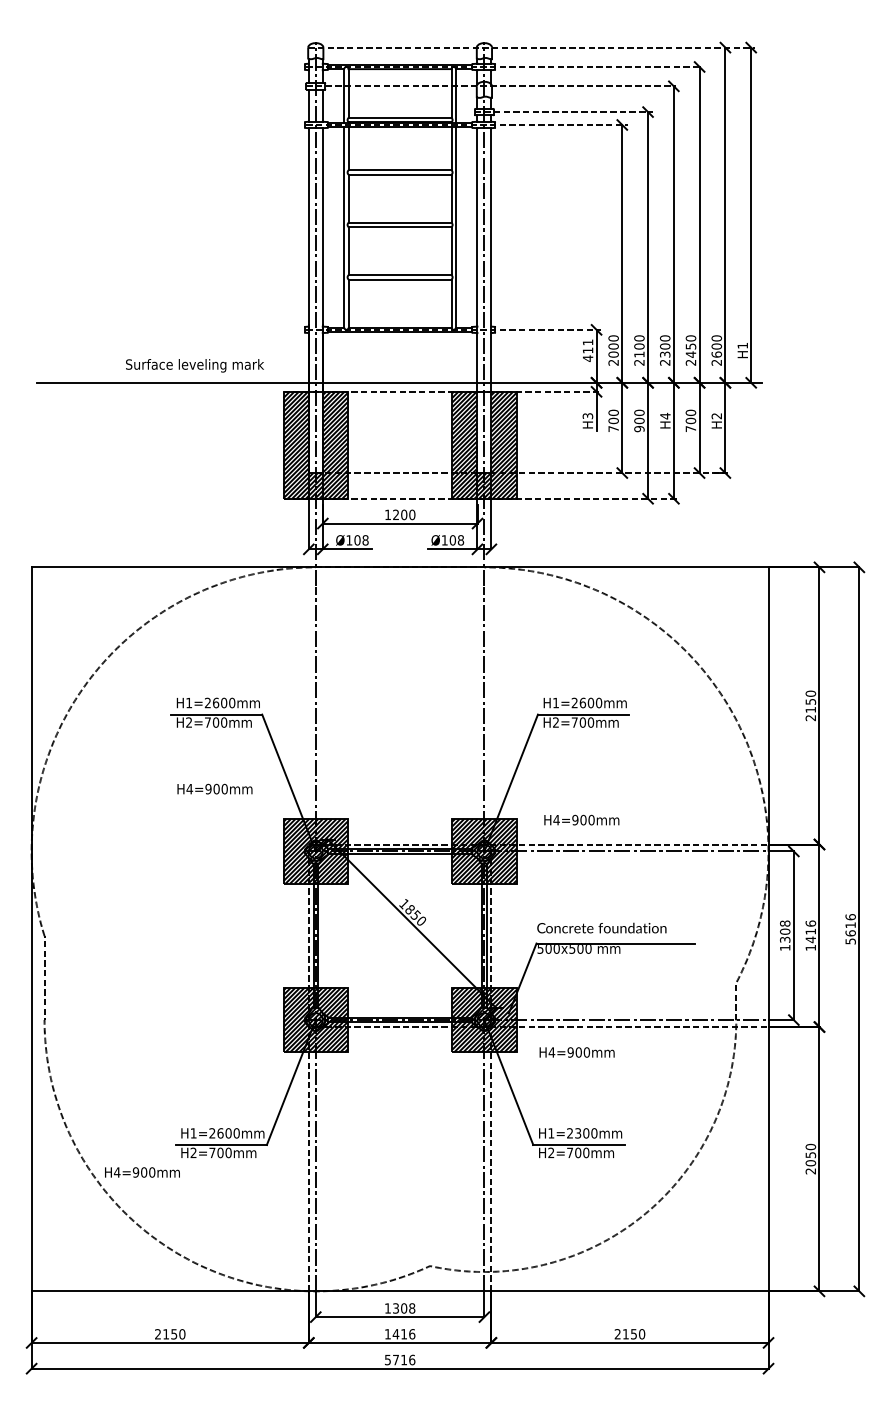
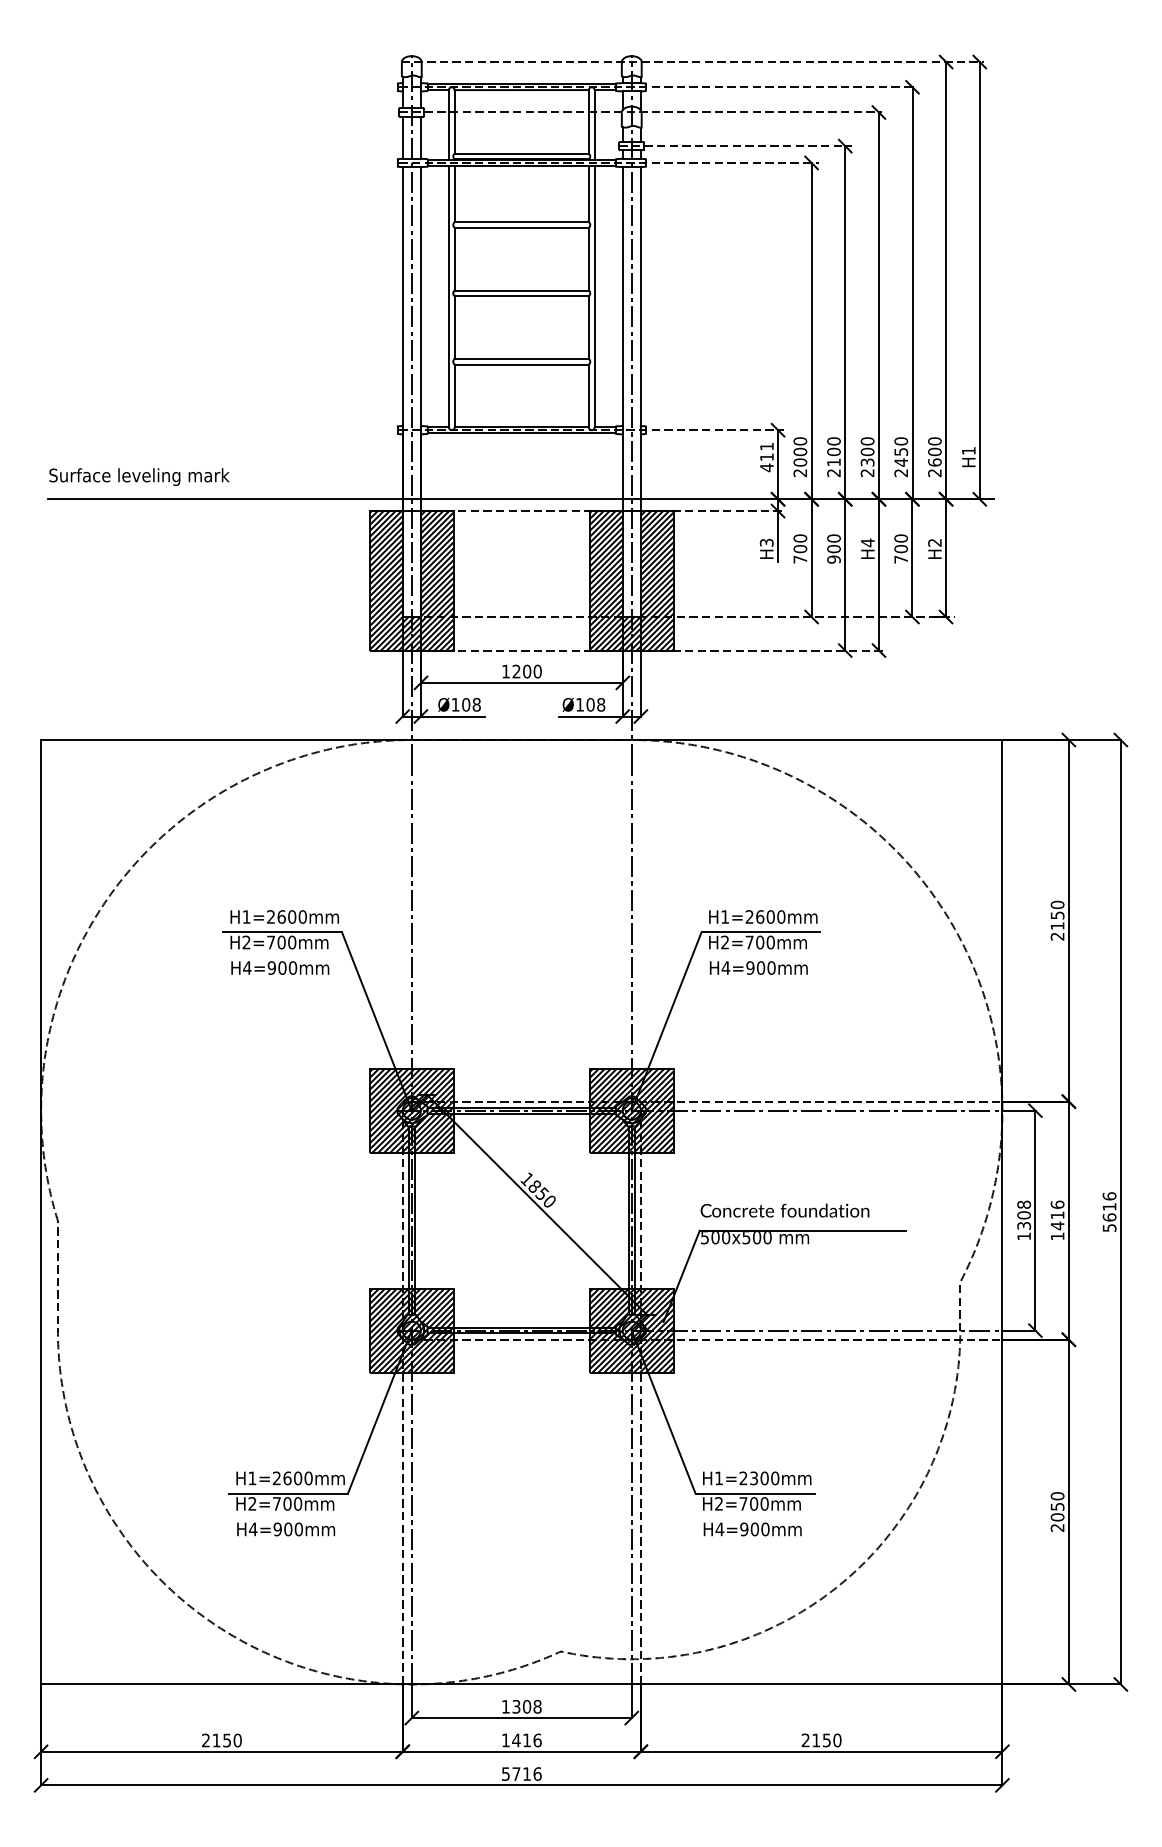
text: (194, 365) -> (138, 476), moved
text: (214, 788) -> (279, 967), moved
text: (581, 819) -> (758, 967), moved
text: (576, 1052) -> (751, 1529), moved
text: (142, 1172) -> (286, 1529), moved

